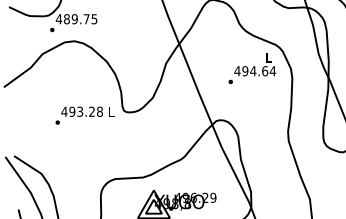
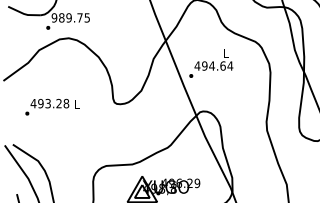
text: (58, 19) -> (53, 18), 489.75 -> 989.75
text: (252, 68) -> (211, 63), moved
text: (84, 115) -> (52, 107), moved

